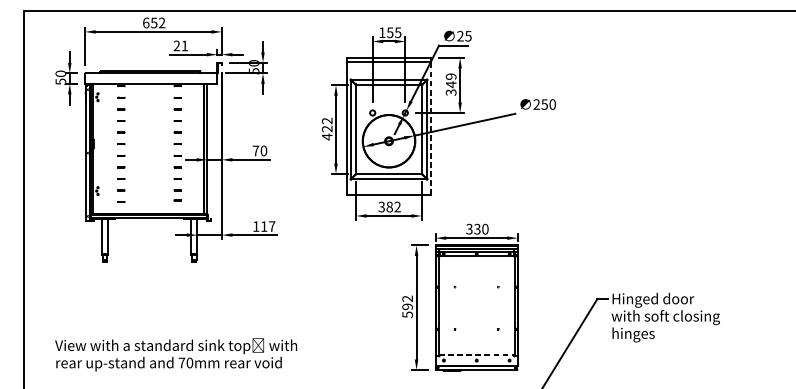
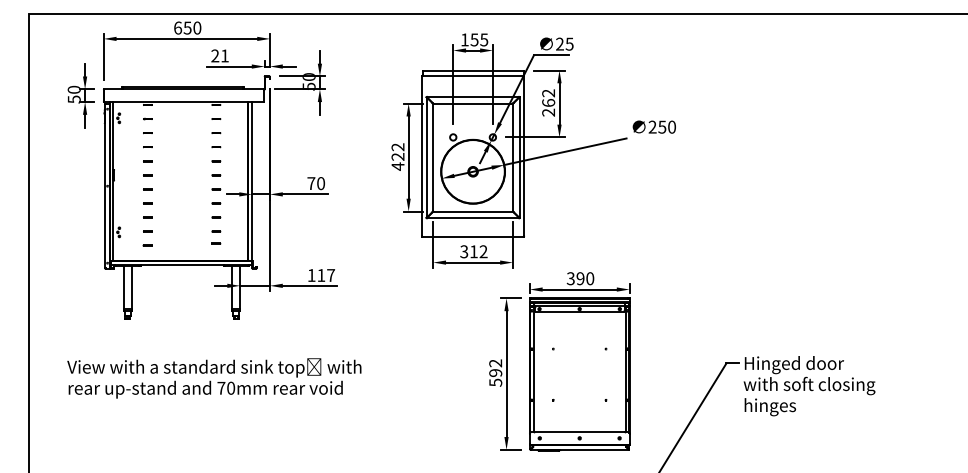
text: (162, 22) -> (197, 27), 652 -> 650
text: (451, 84) -> (548, 102), 349 -> 262
line: (431, 128) -> (524, 156), dashed -> solid
text: (389, 206) -> (473, 251), 382 -> 312
text: (477, 229) -> (580, 278), 330 -> 390
text: (176, 354) -> (214, 378), moved
line: (476, 354) -> (579, 431), dashed -> solid

